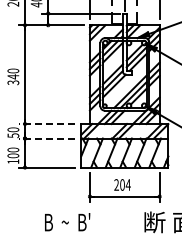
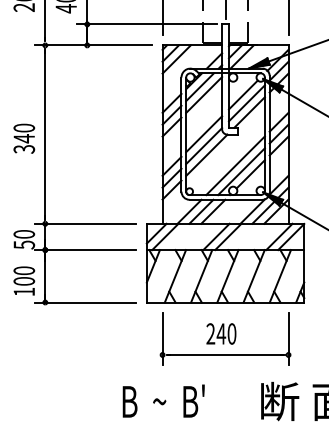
line: (46, 124) -> (84, 224), dashed -> solid
line: (46, 138) -> (84, 249), dashed -> solid
text: (124, 184) -> (225, 333), 204 -> 240
text: (67, 222) -> (163, 401), moved

